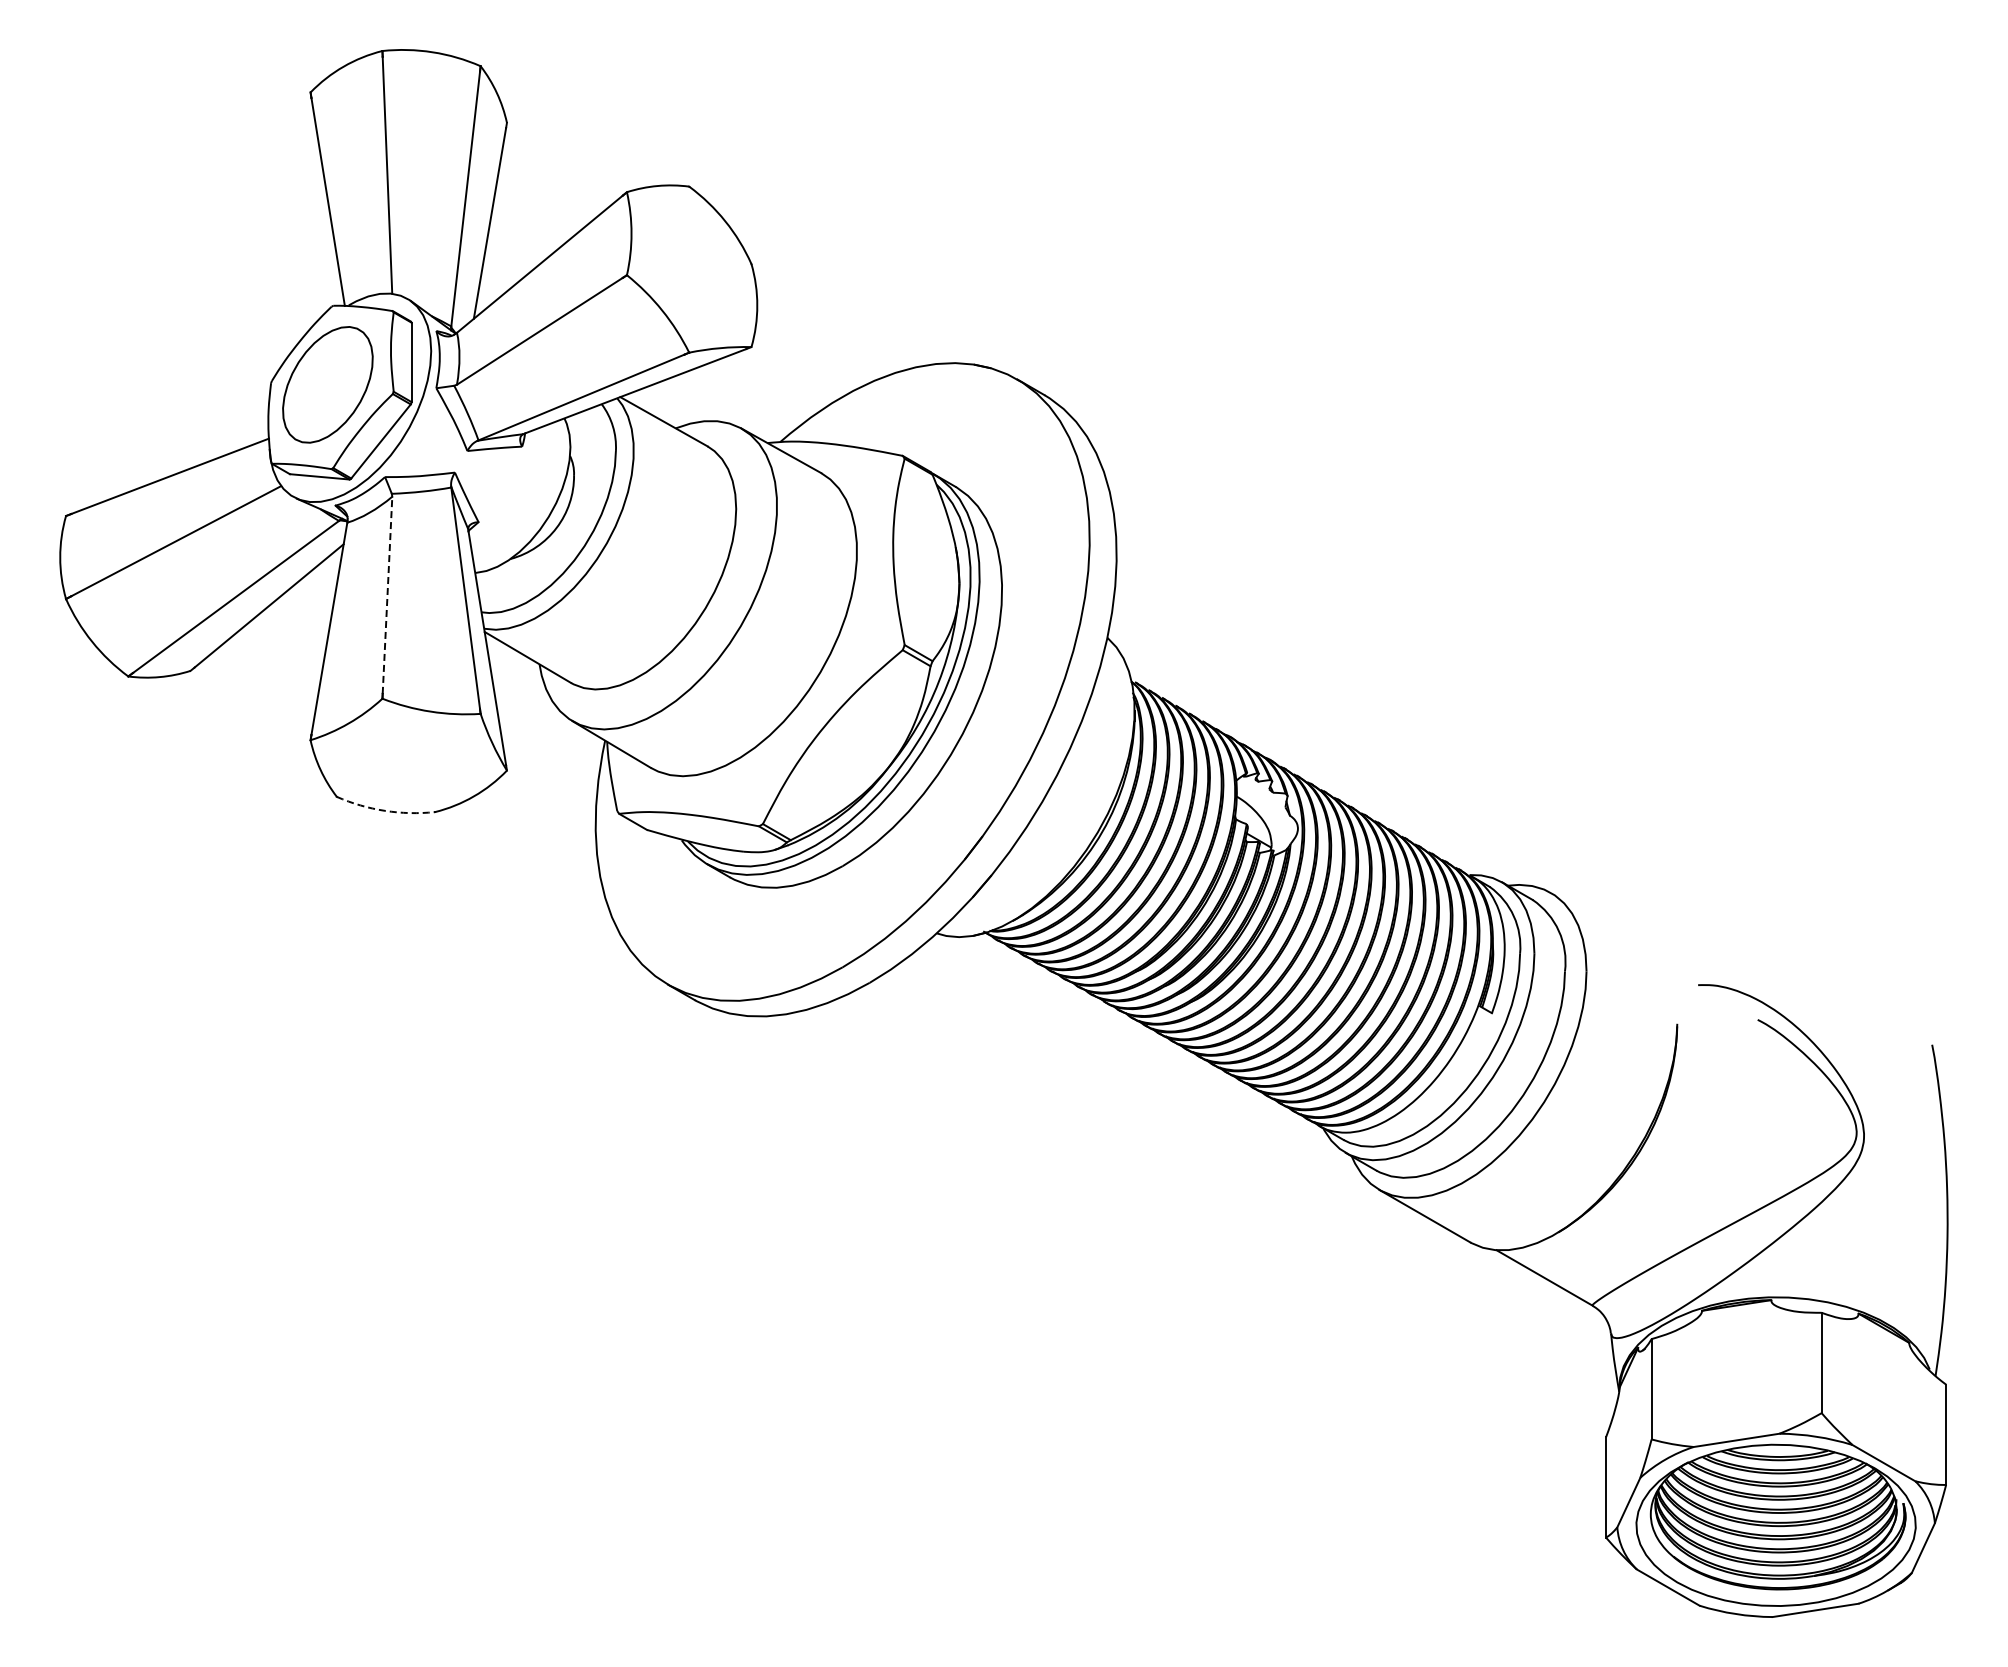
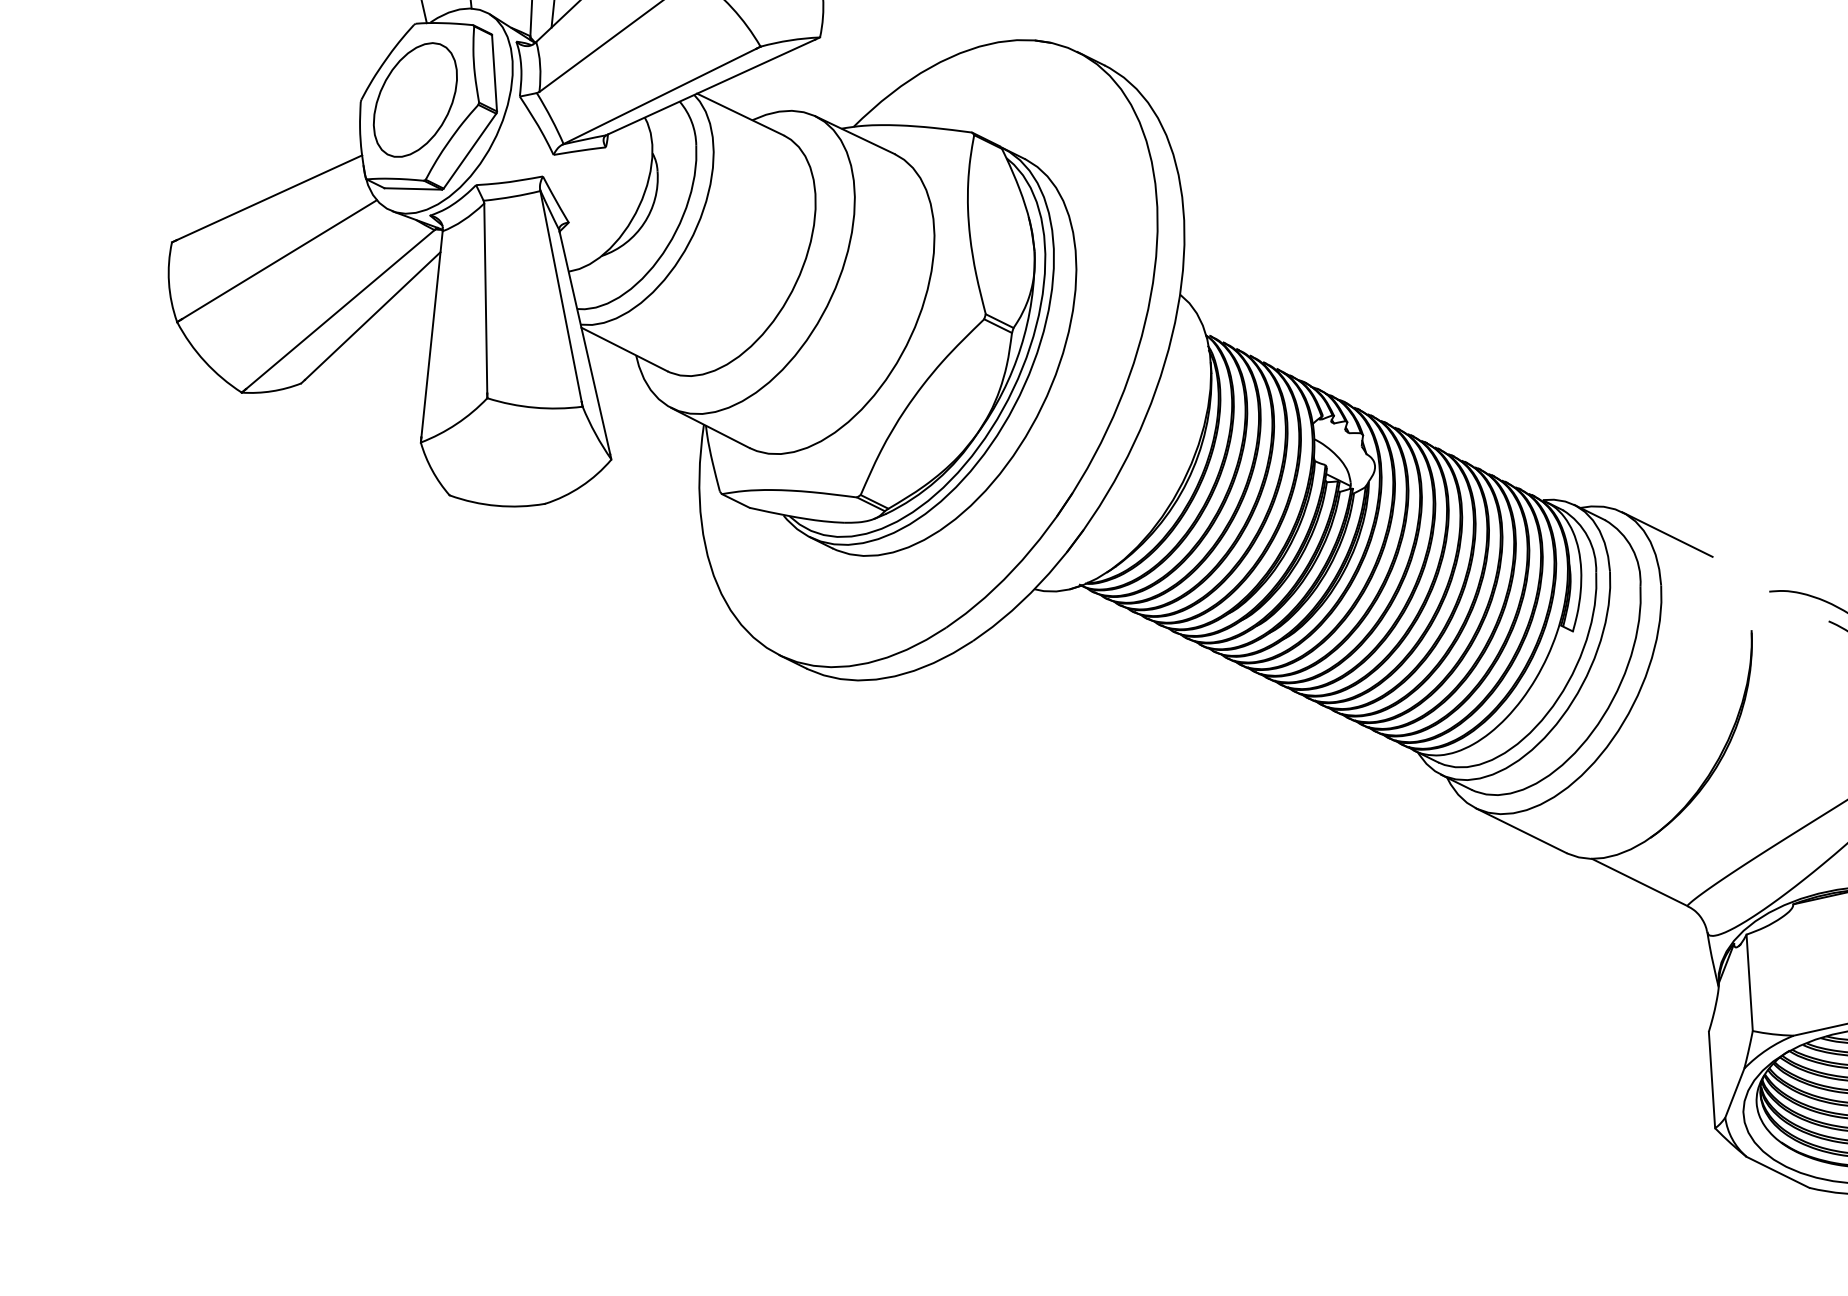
line: (387, 595) -> (485, 298), dashed -> solid
arc: (385, 810) -> (497, 505), dashed -> solid
line: (1596, 918) -> (1667, 533), added

